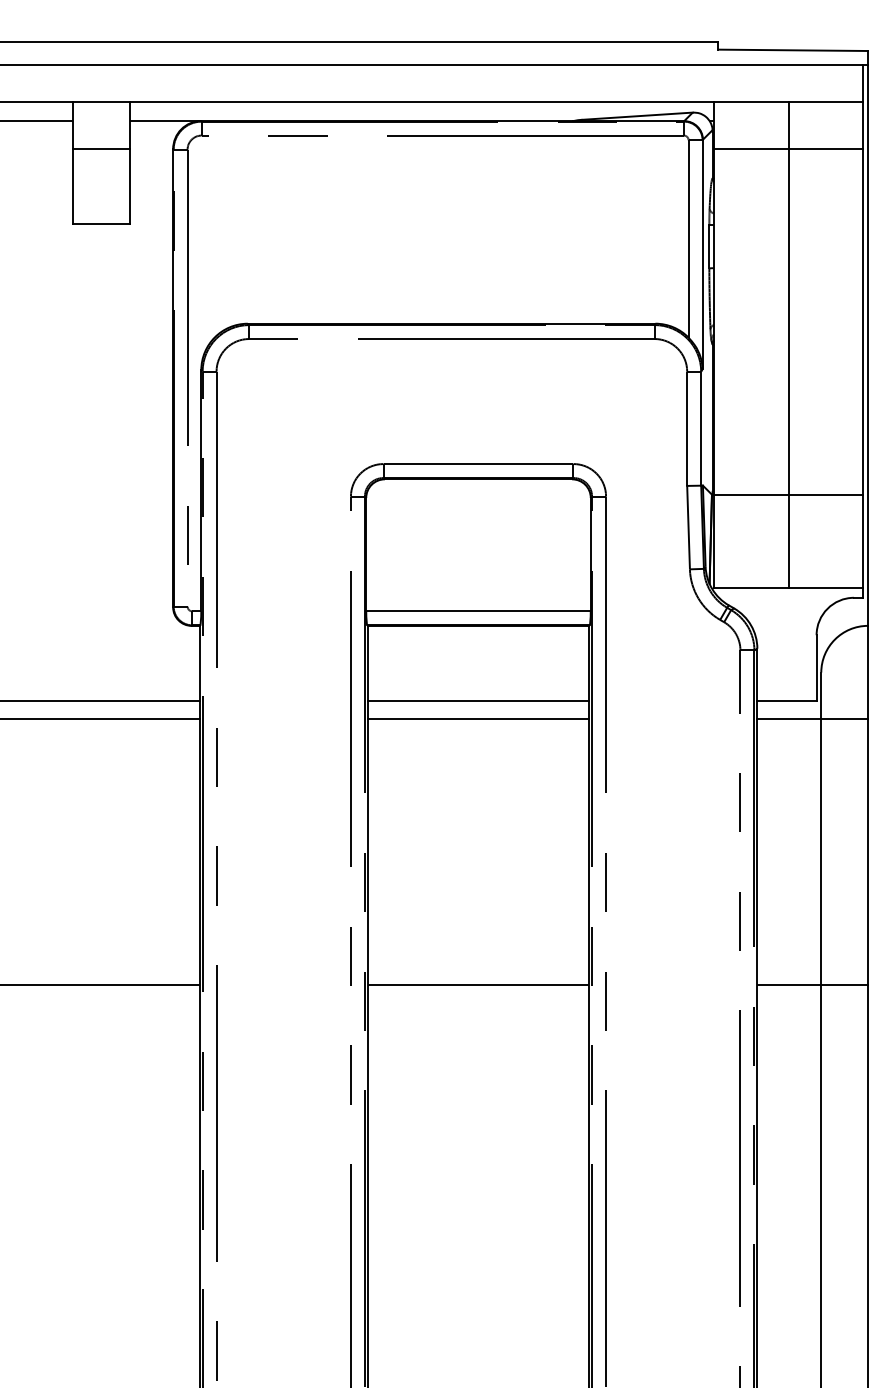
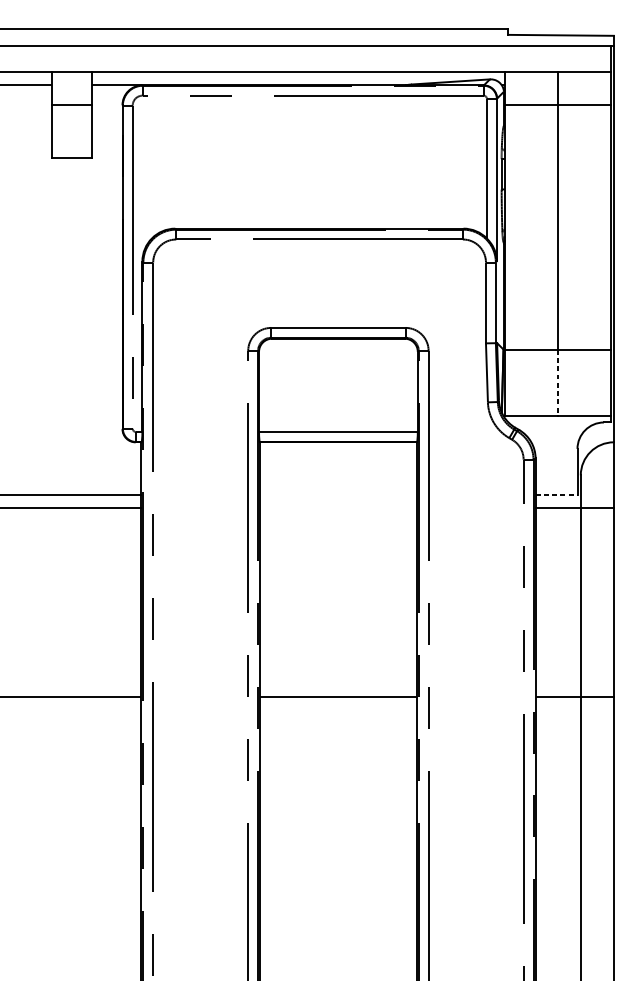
line: (788, 541) -> (557, 382), solid -> dashed
line: (478, 700) -> (338, 495), removed
line: (787, 700) -> (556, 495), solid -> dashed
line: (478, 719) -> (338, 508), removed

